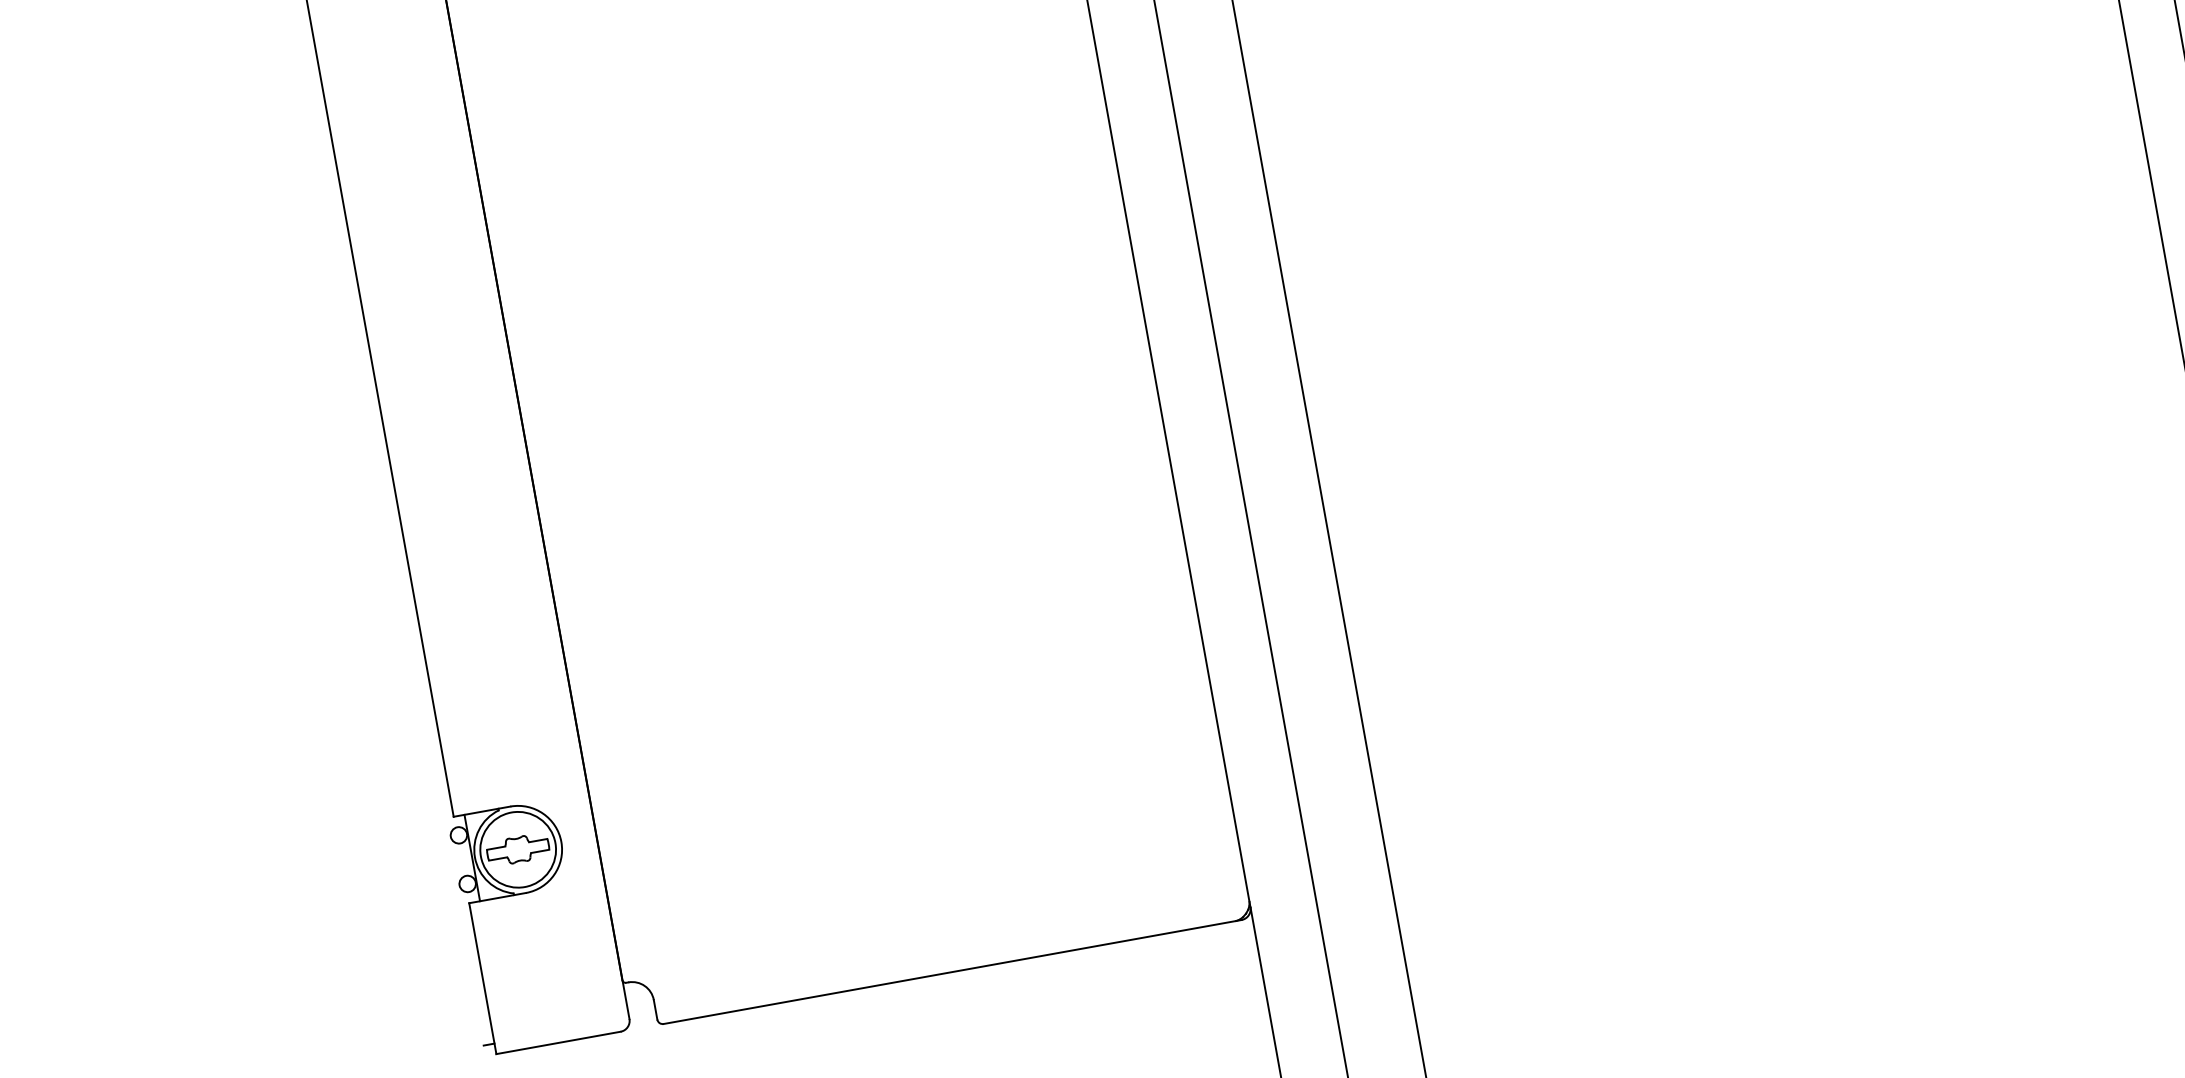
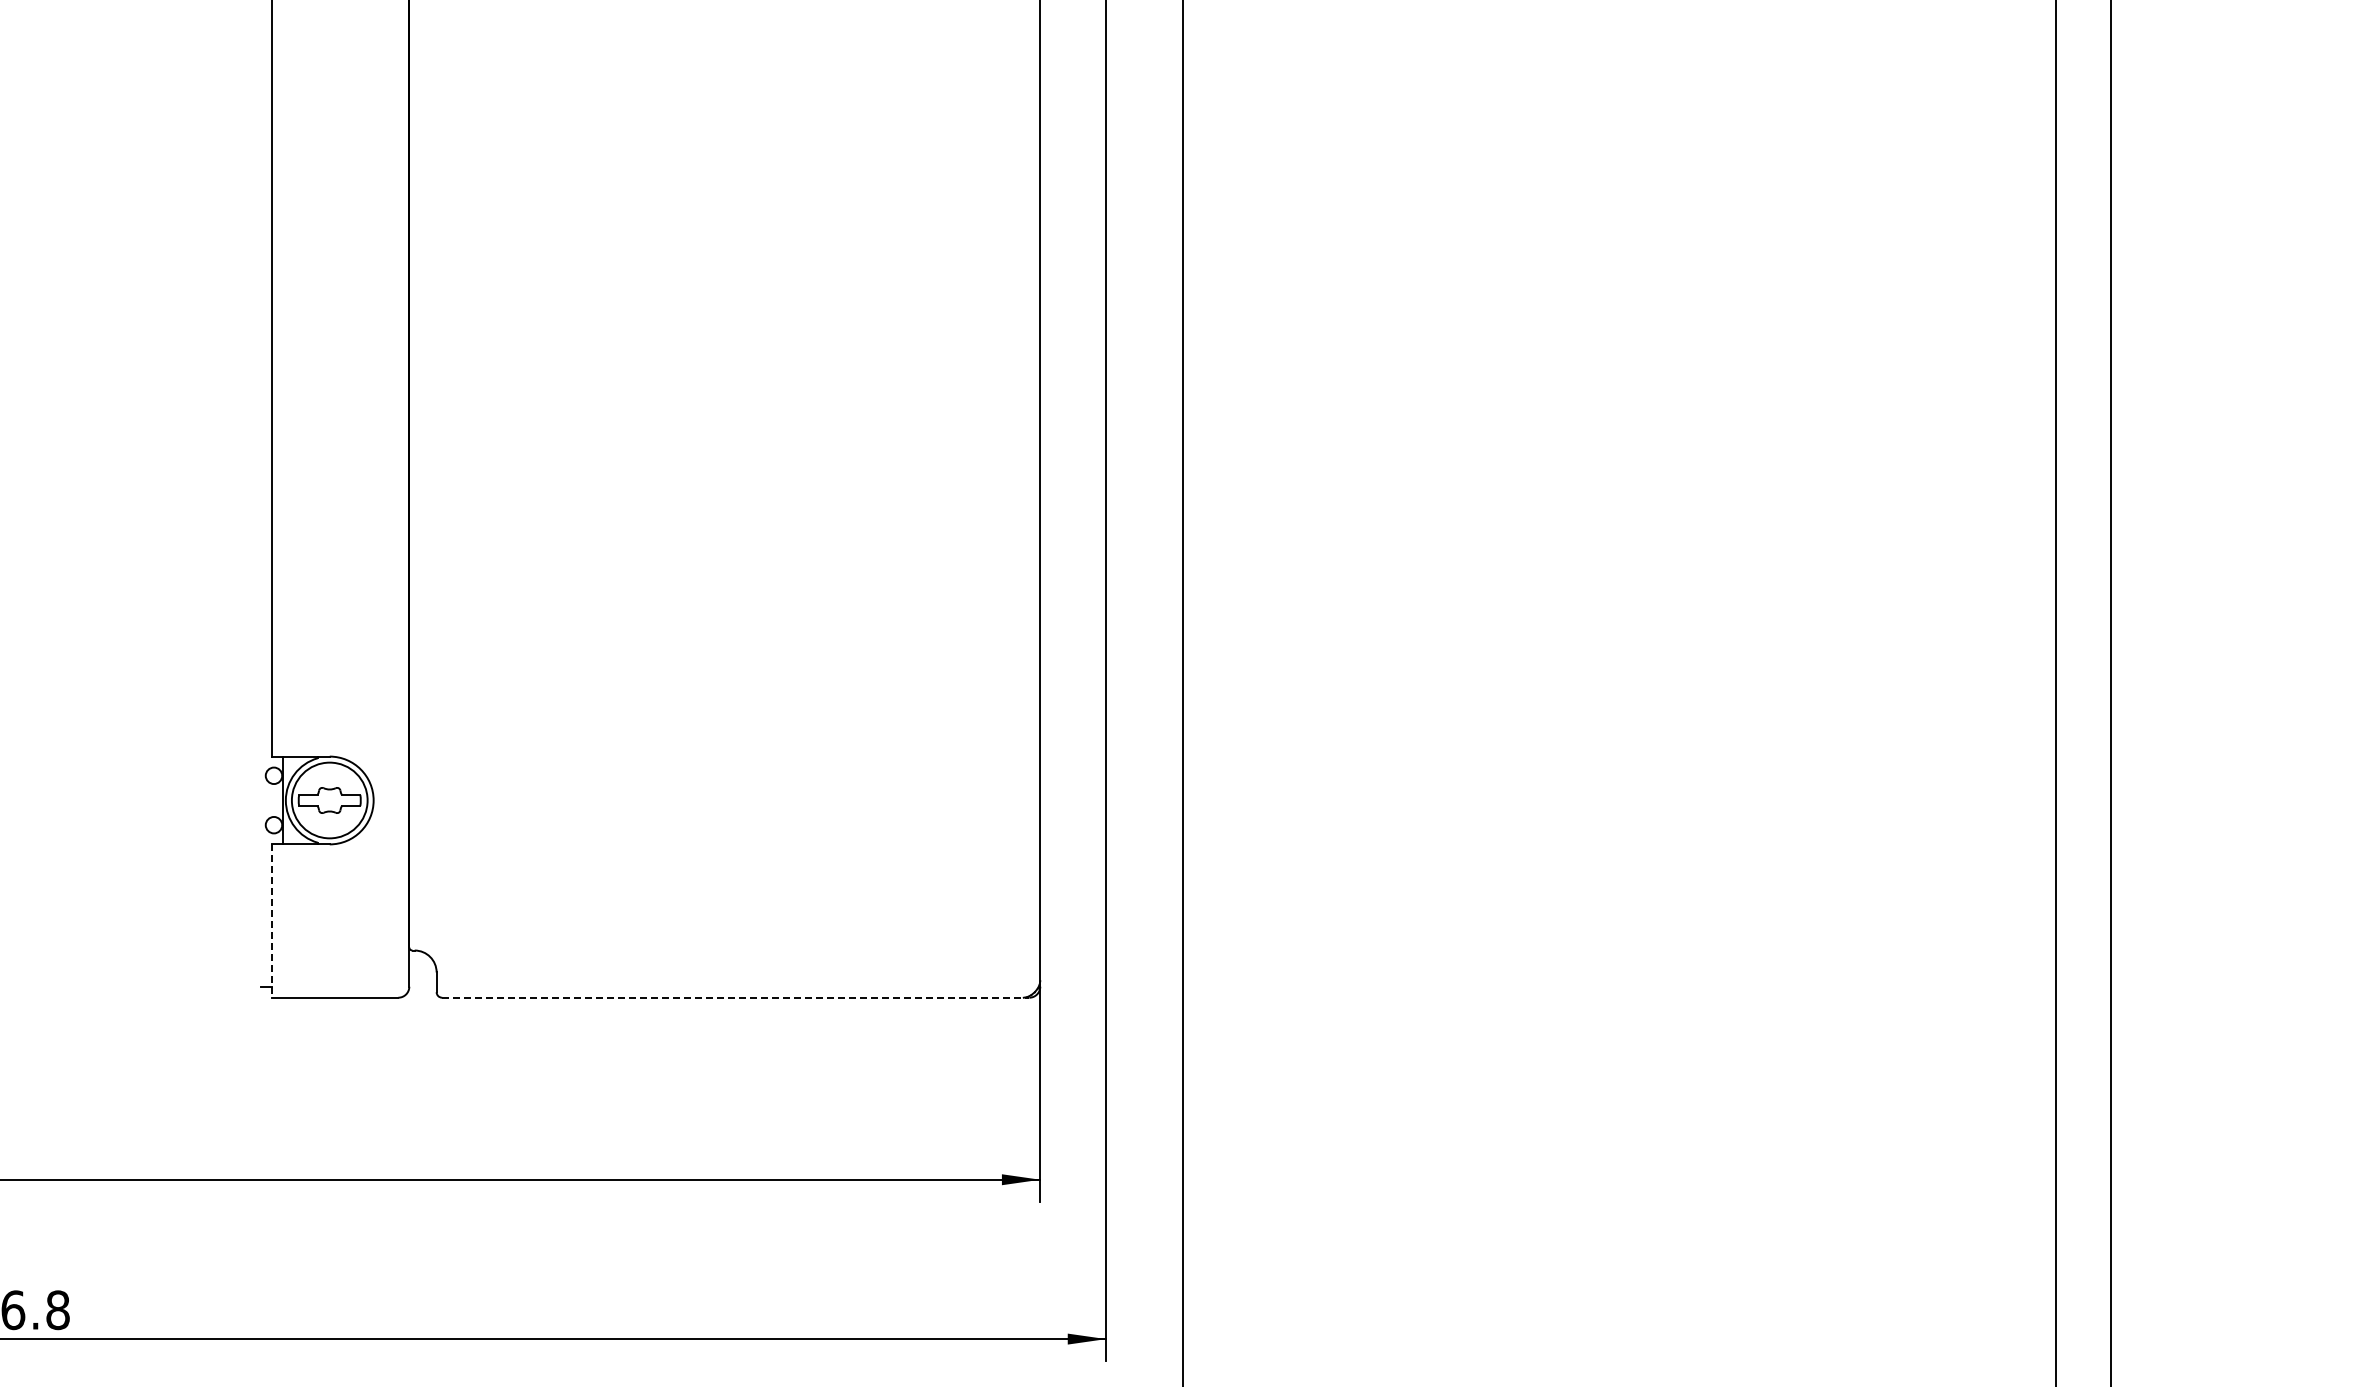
line: (952, 971) -> (735, 997), solid -> dashed
line: (483, 979) -> (272, 921), solid -> dashed

